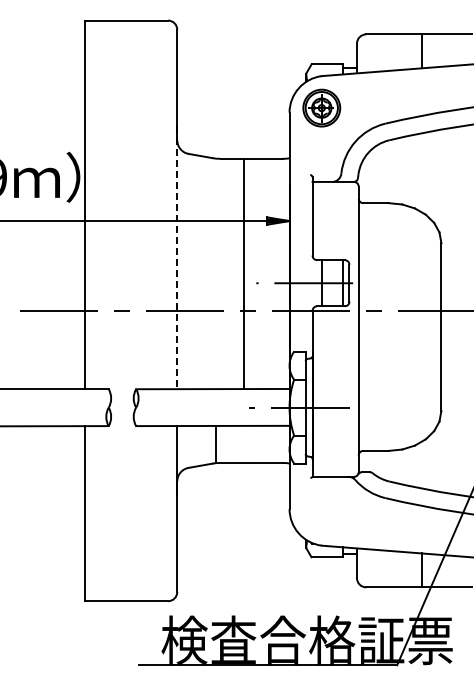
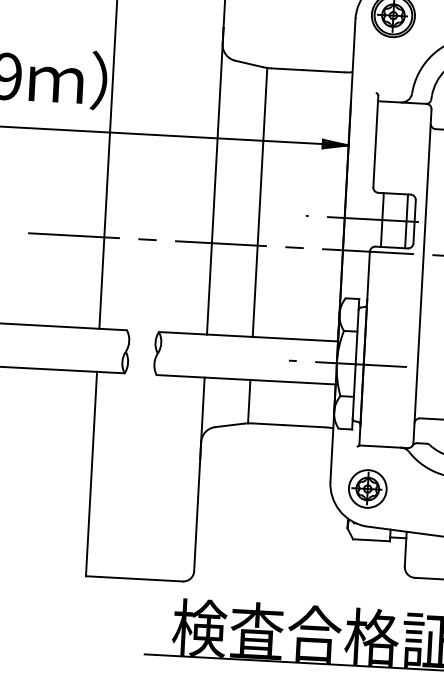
line: (177, 258) -> (215, 182), dashed -> solid
line: (244, 273) -> (260, 202), moved
part: (321, 513) -> (367, 488), added

